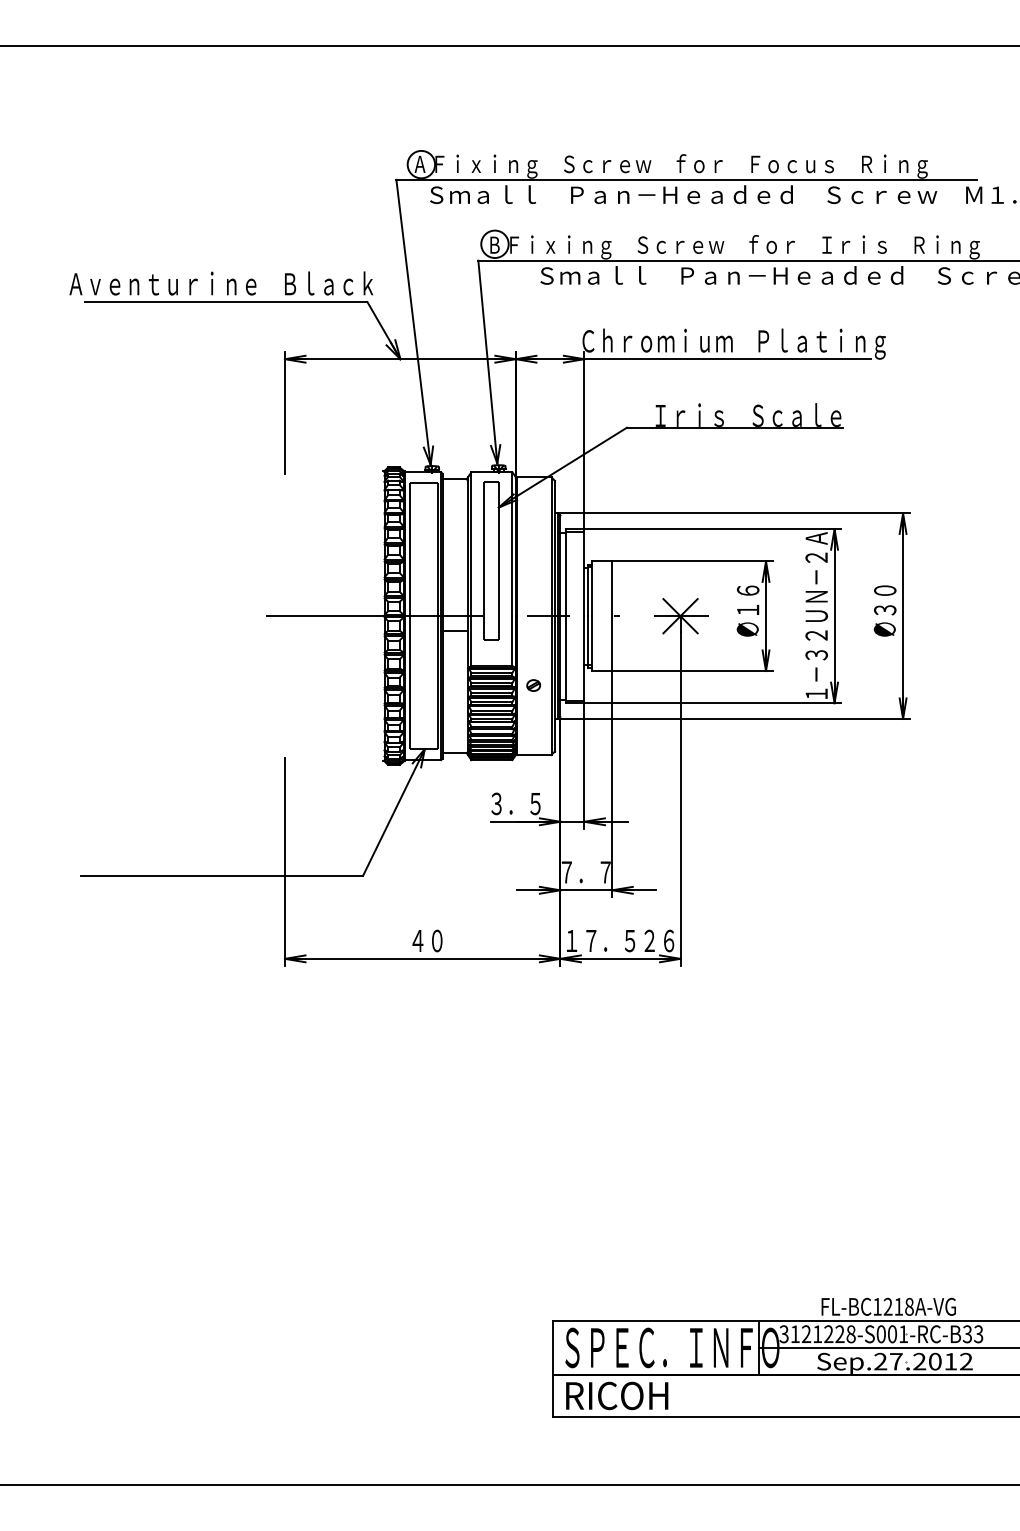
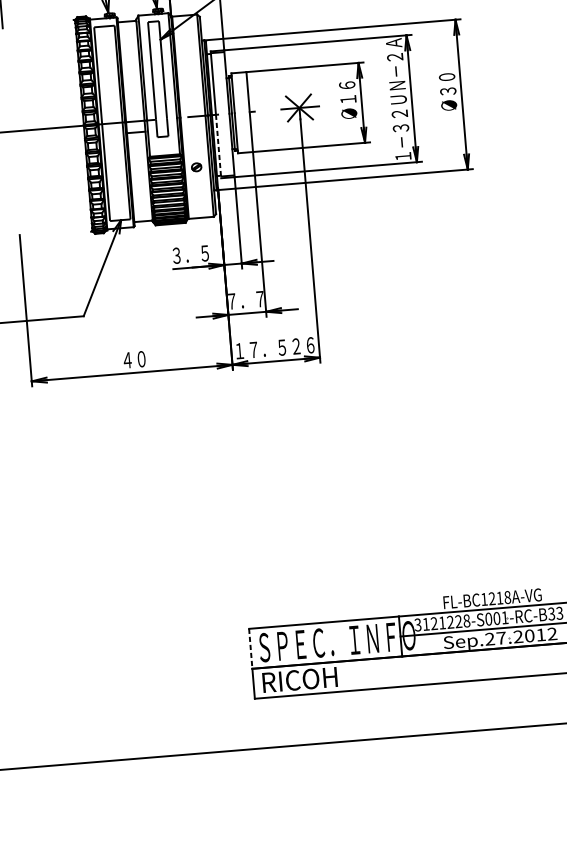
line: (565, 659) -> (218, 146), solid -> dashed
line: (553, 1348) -> (250, 649), solid -> dashed

